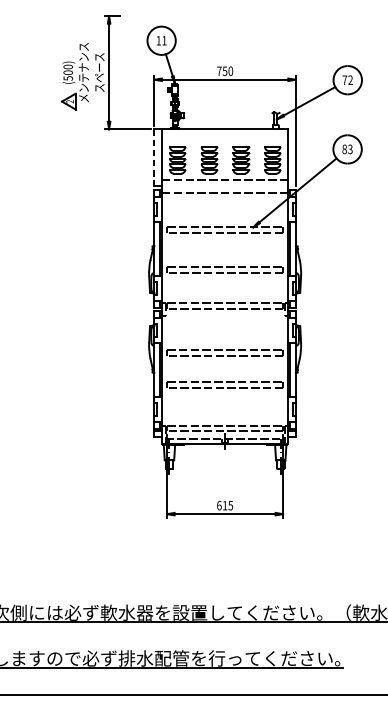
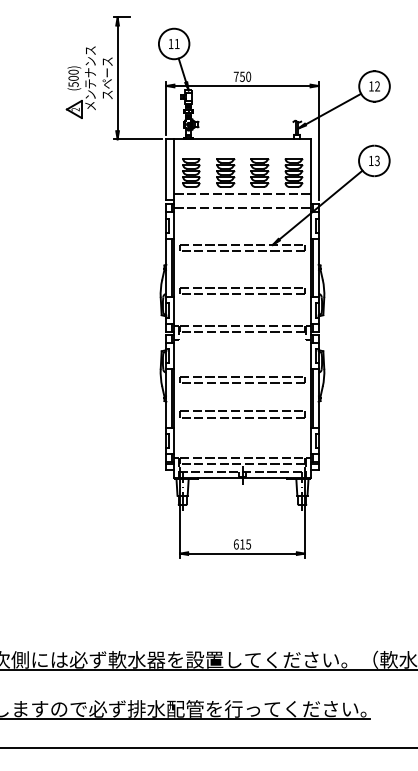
text: (344, 80) -> (371, 86), 72 -> 12
text: (344, 148) -> (370, 160), 83 -> 13
line: (154, 158) -> (166, 170), dashed -> solid

